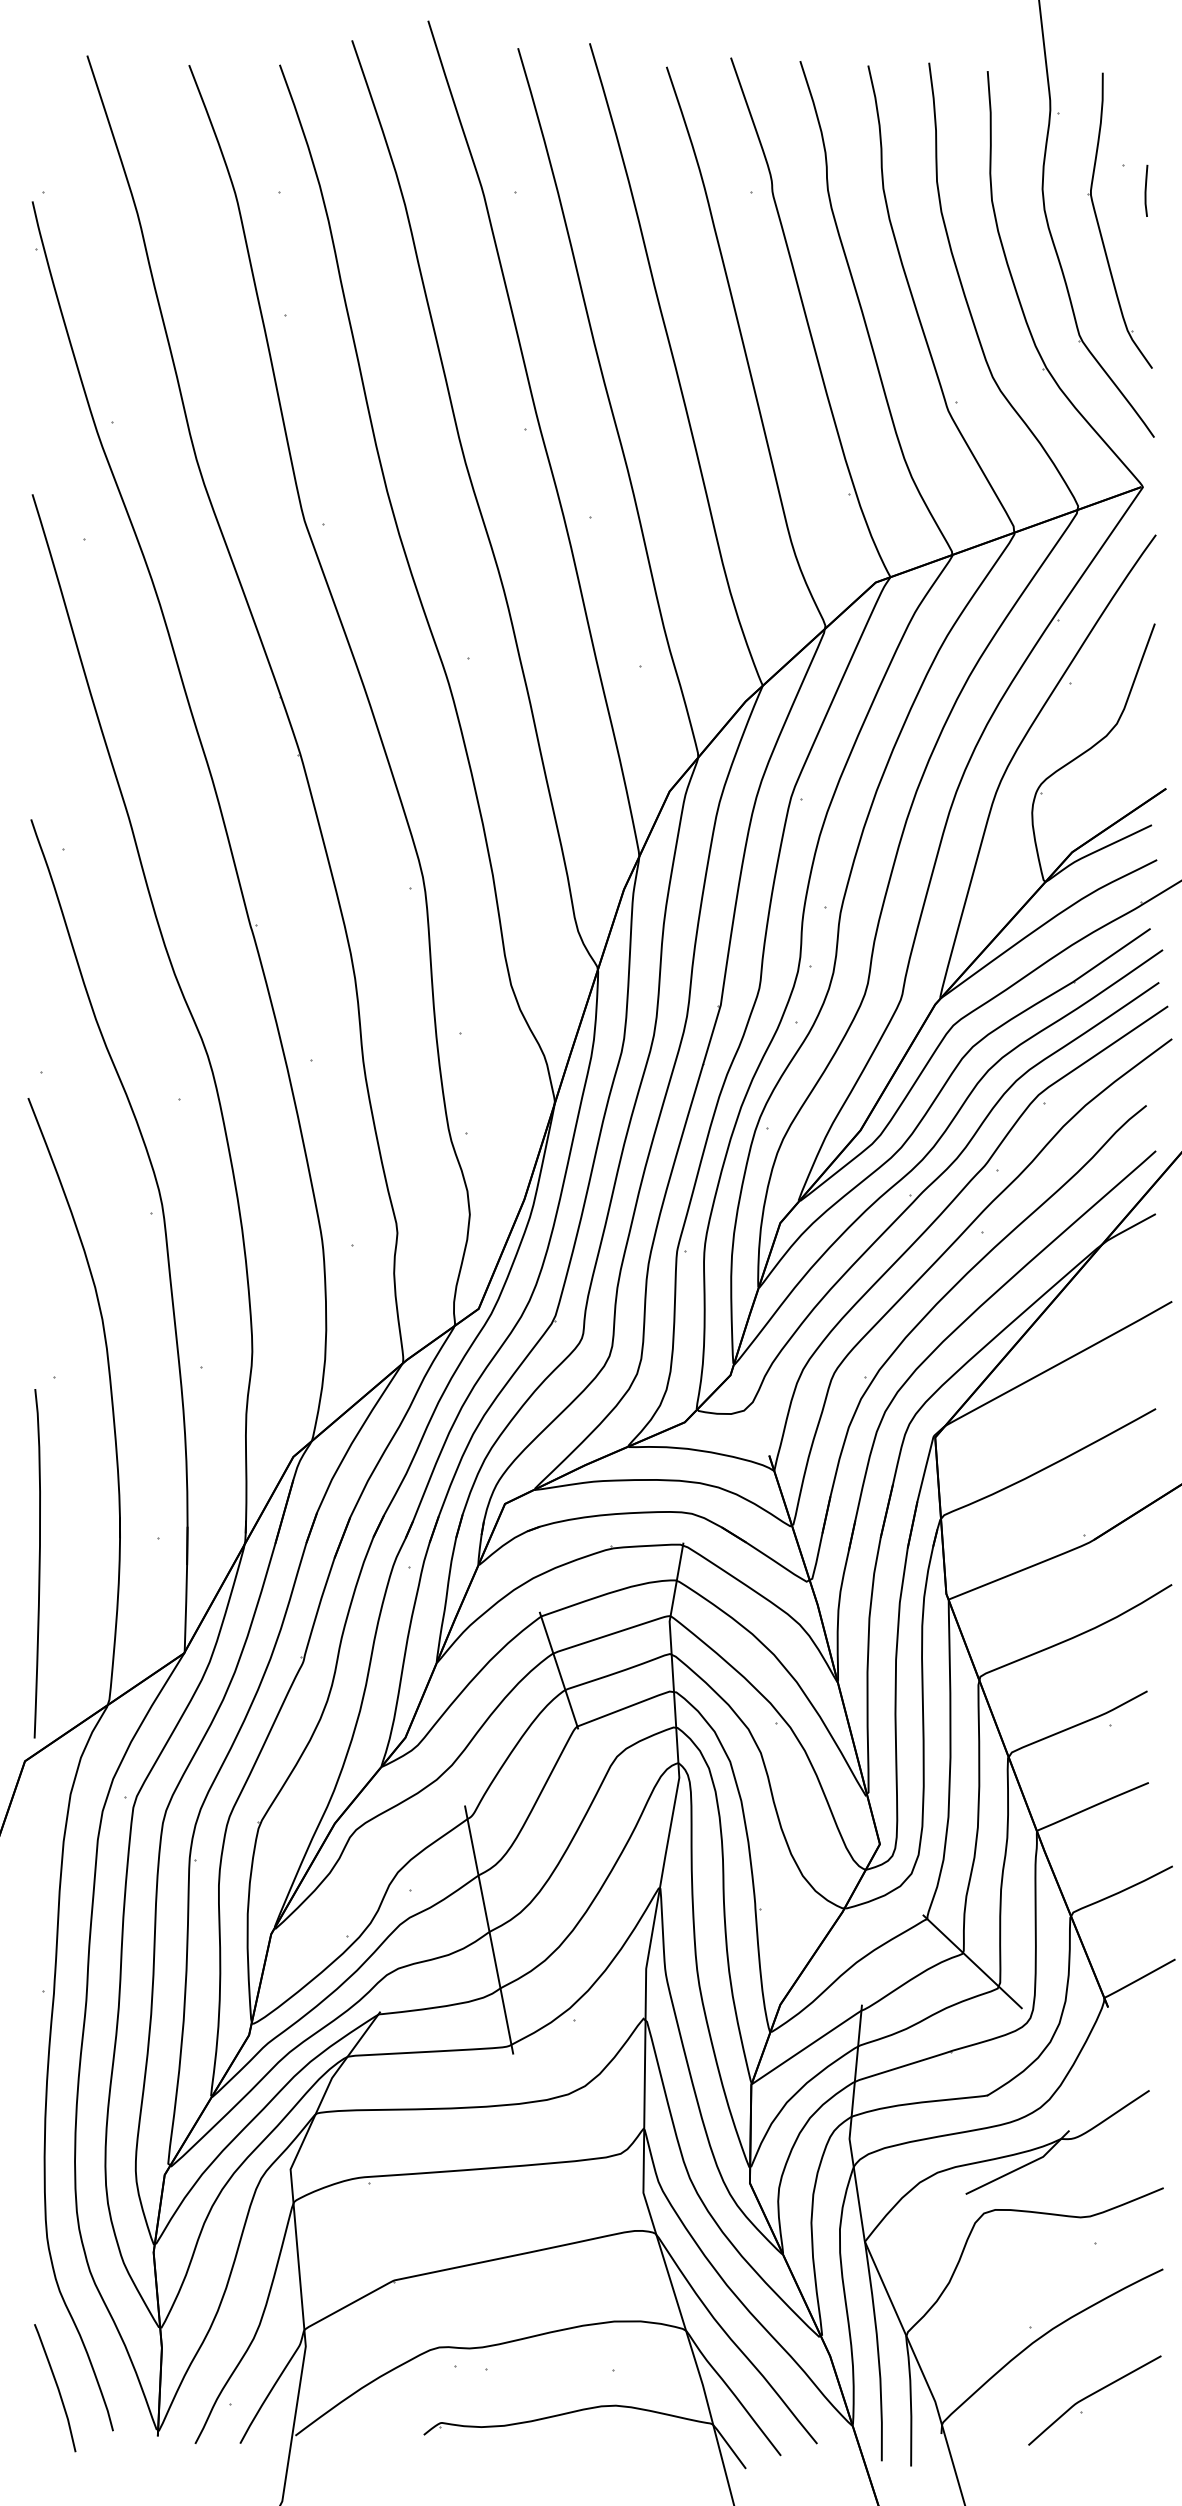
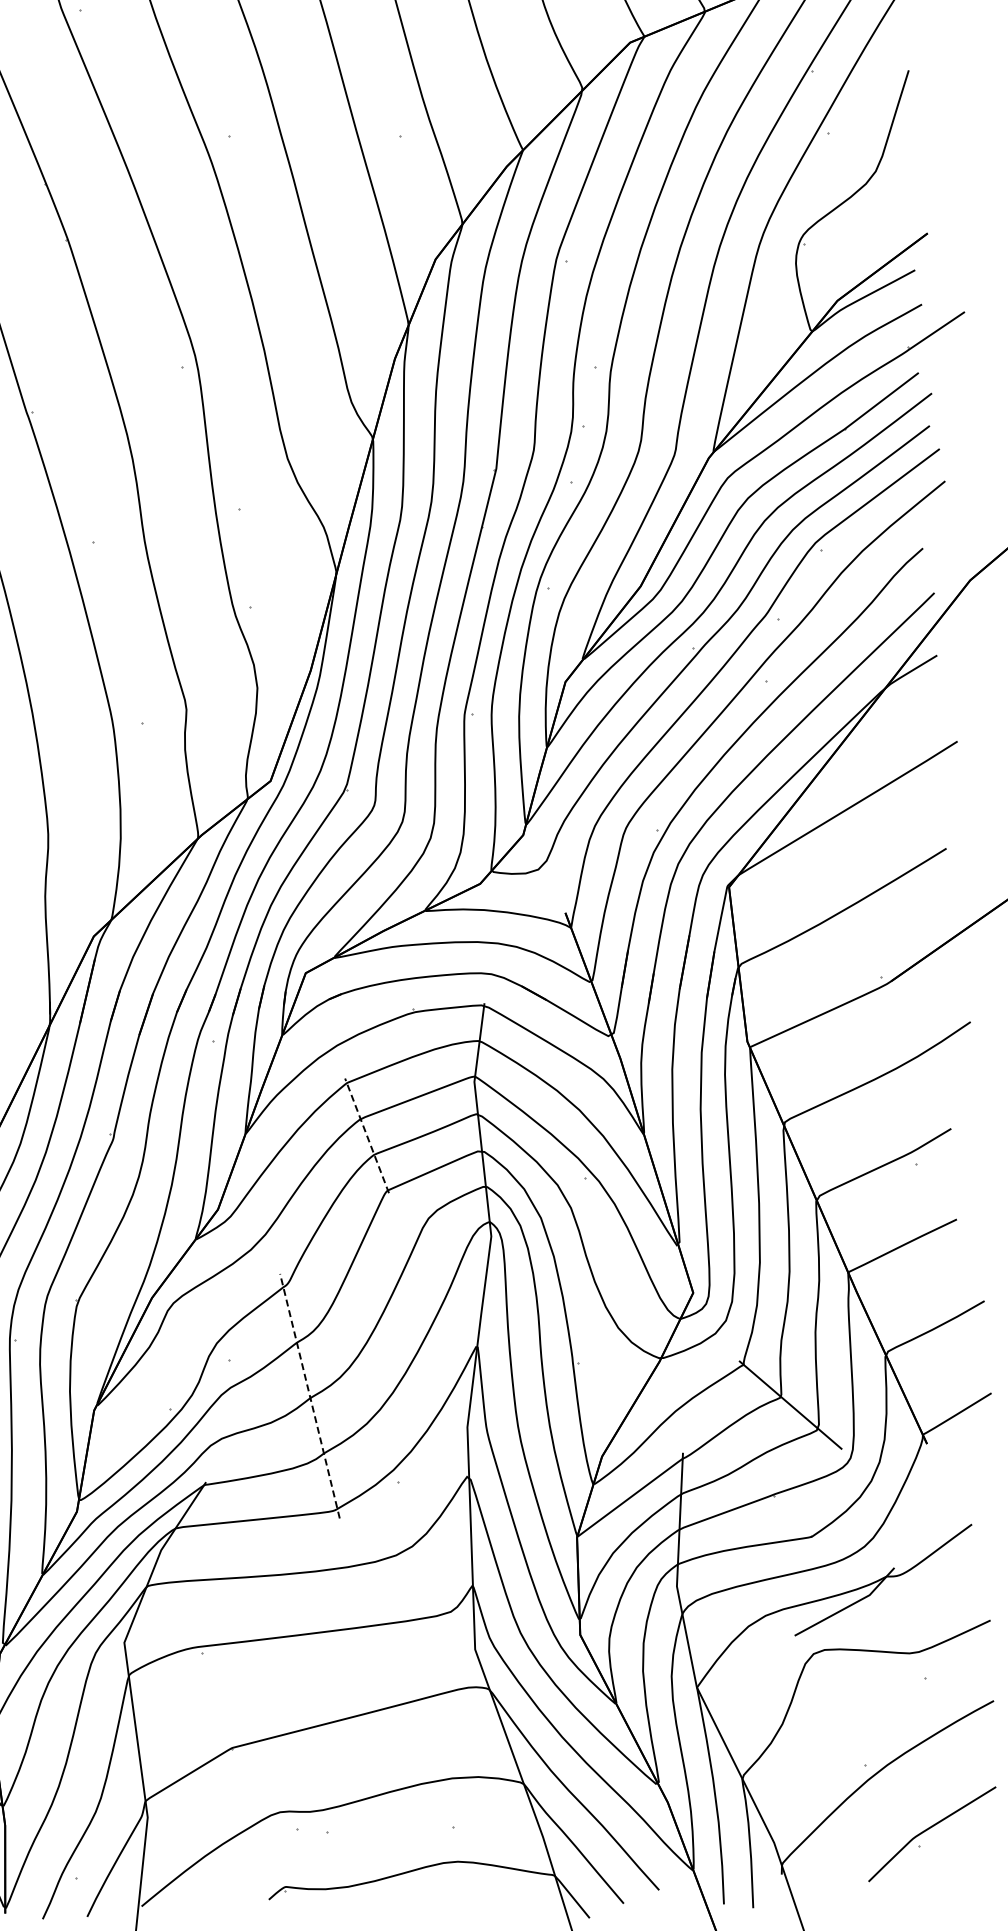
line: (558, 1670) -> (366, 1135), solid -> dashed
line: (489, 1930) -> (310, 1396), solid -> dashed

